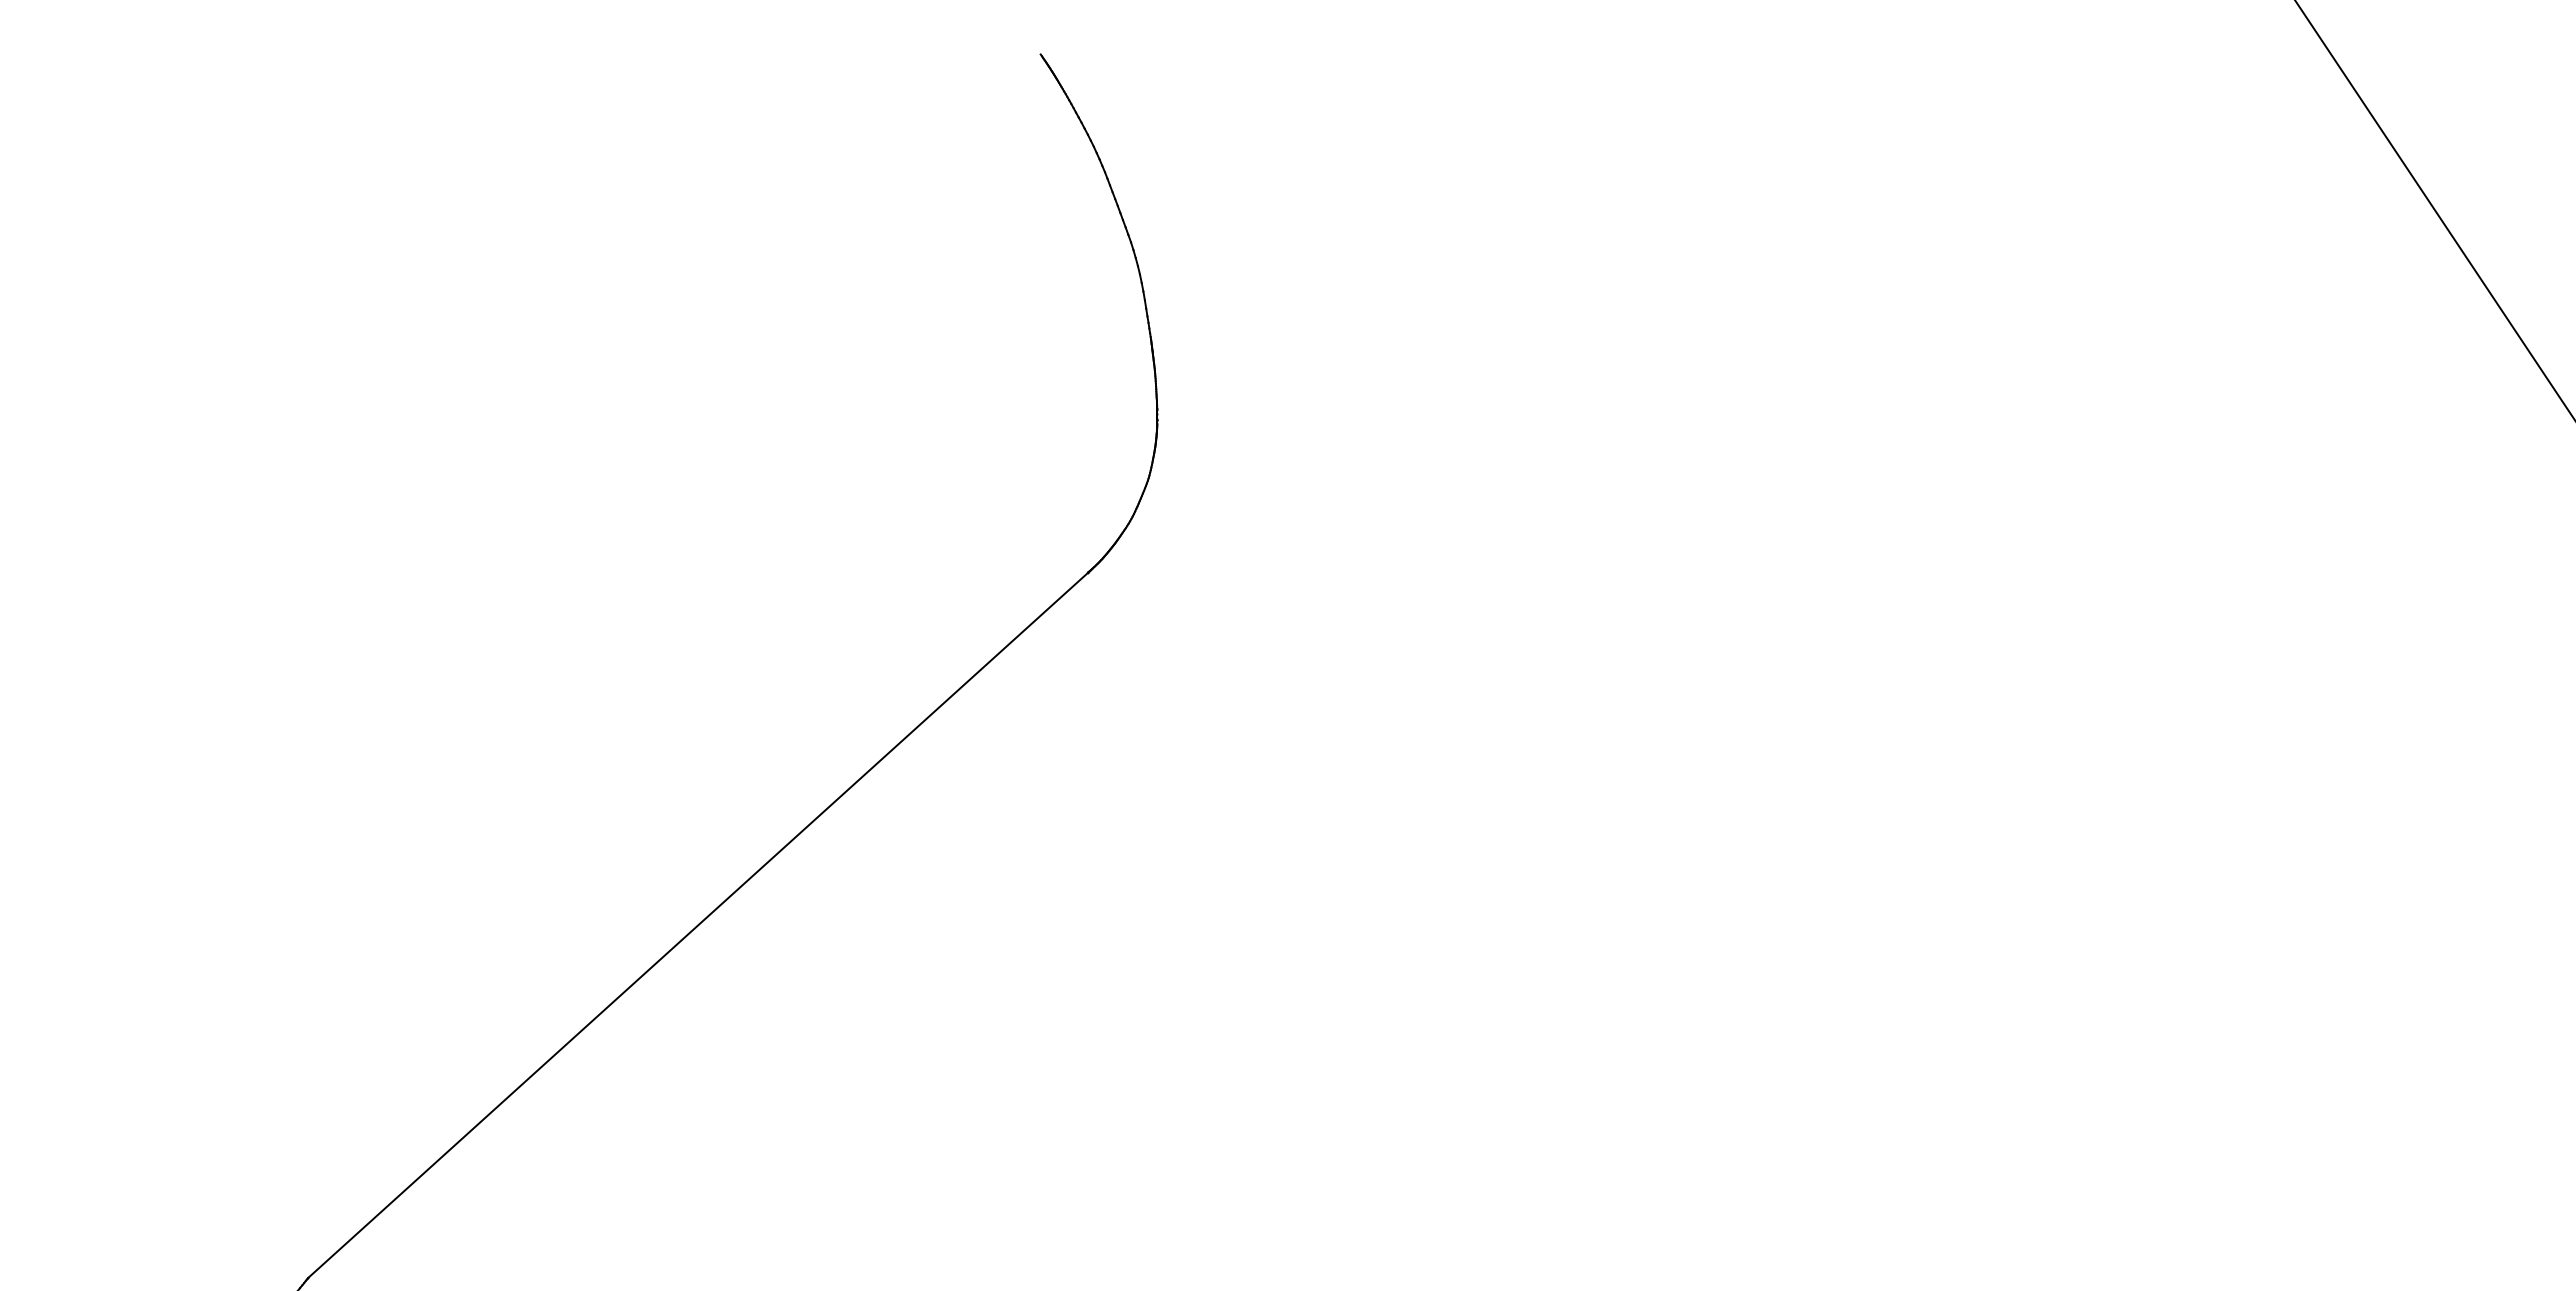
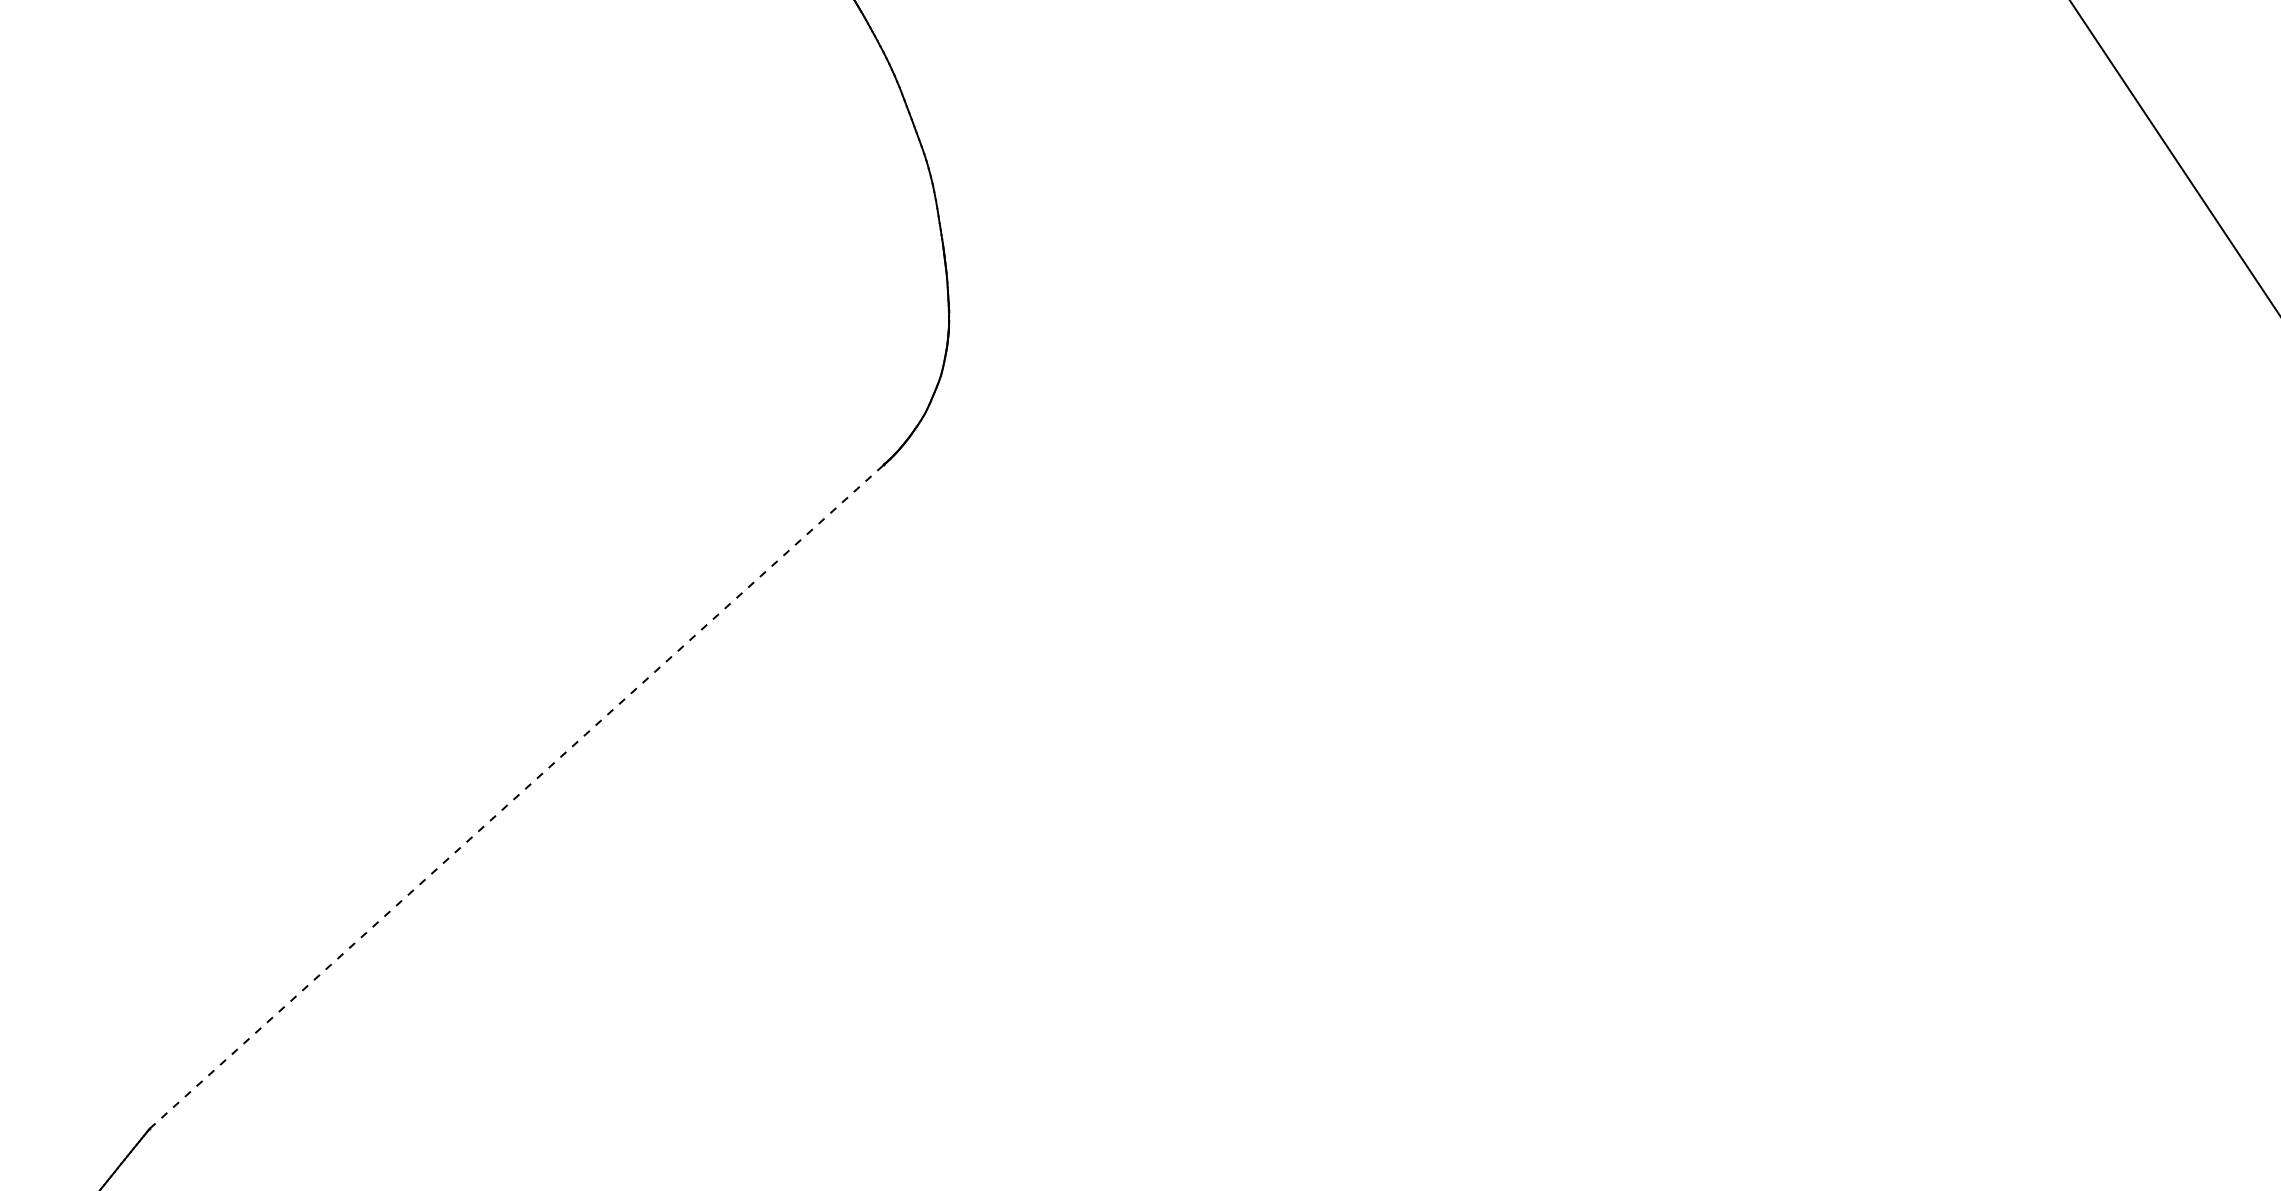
line: (698, 925) -> (517, 797), solid -> dashed

